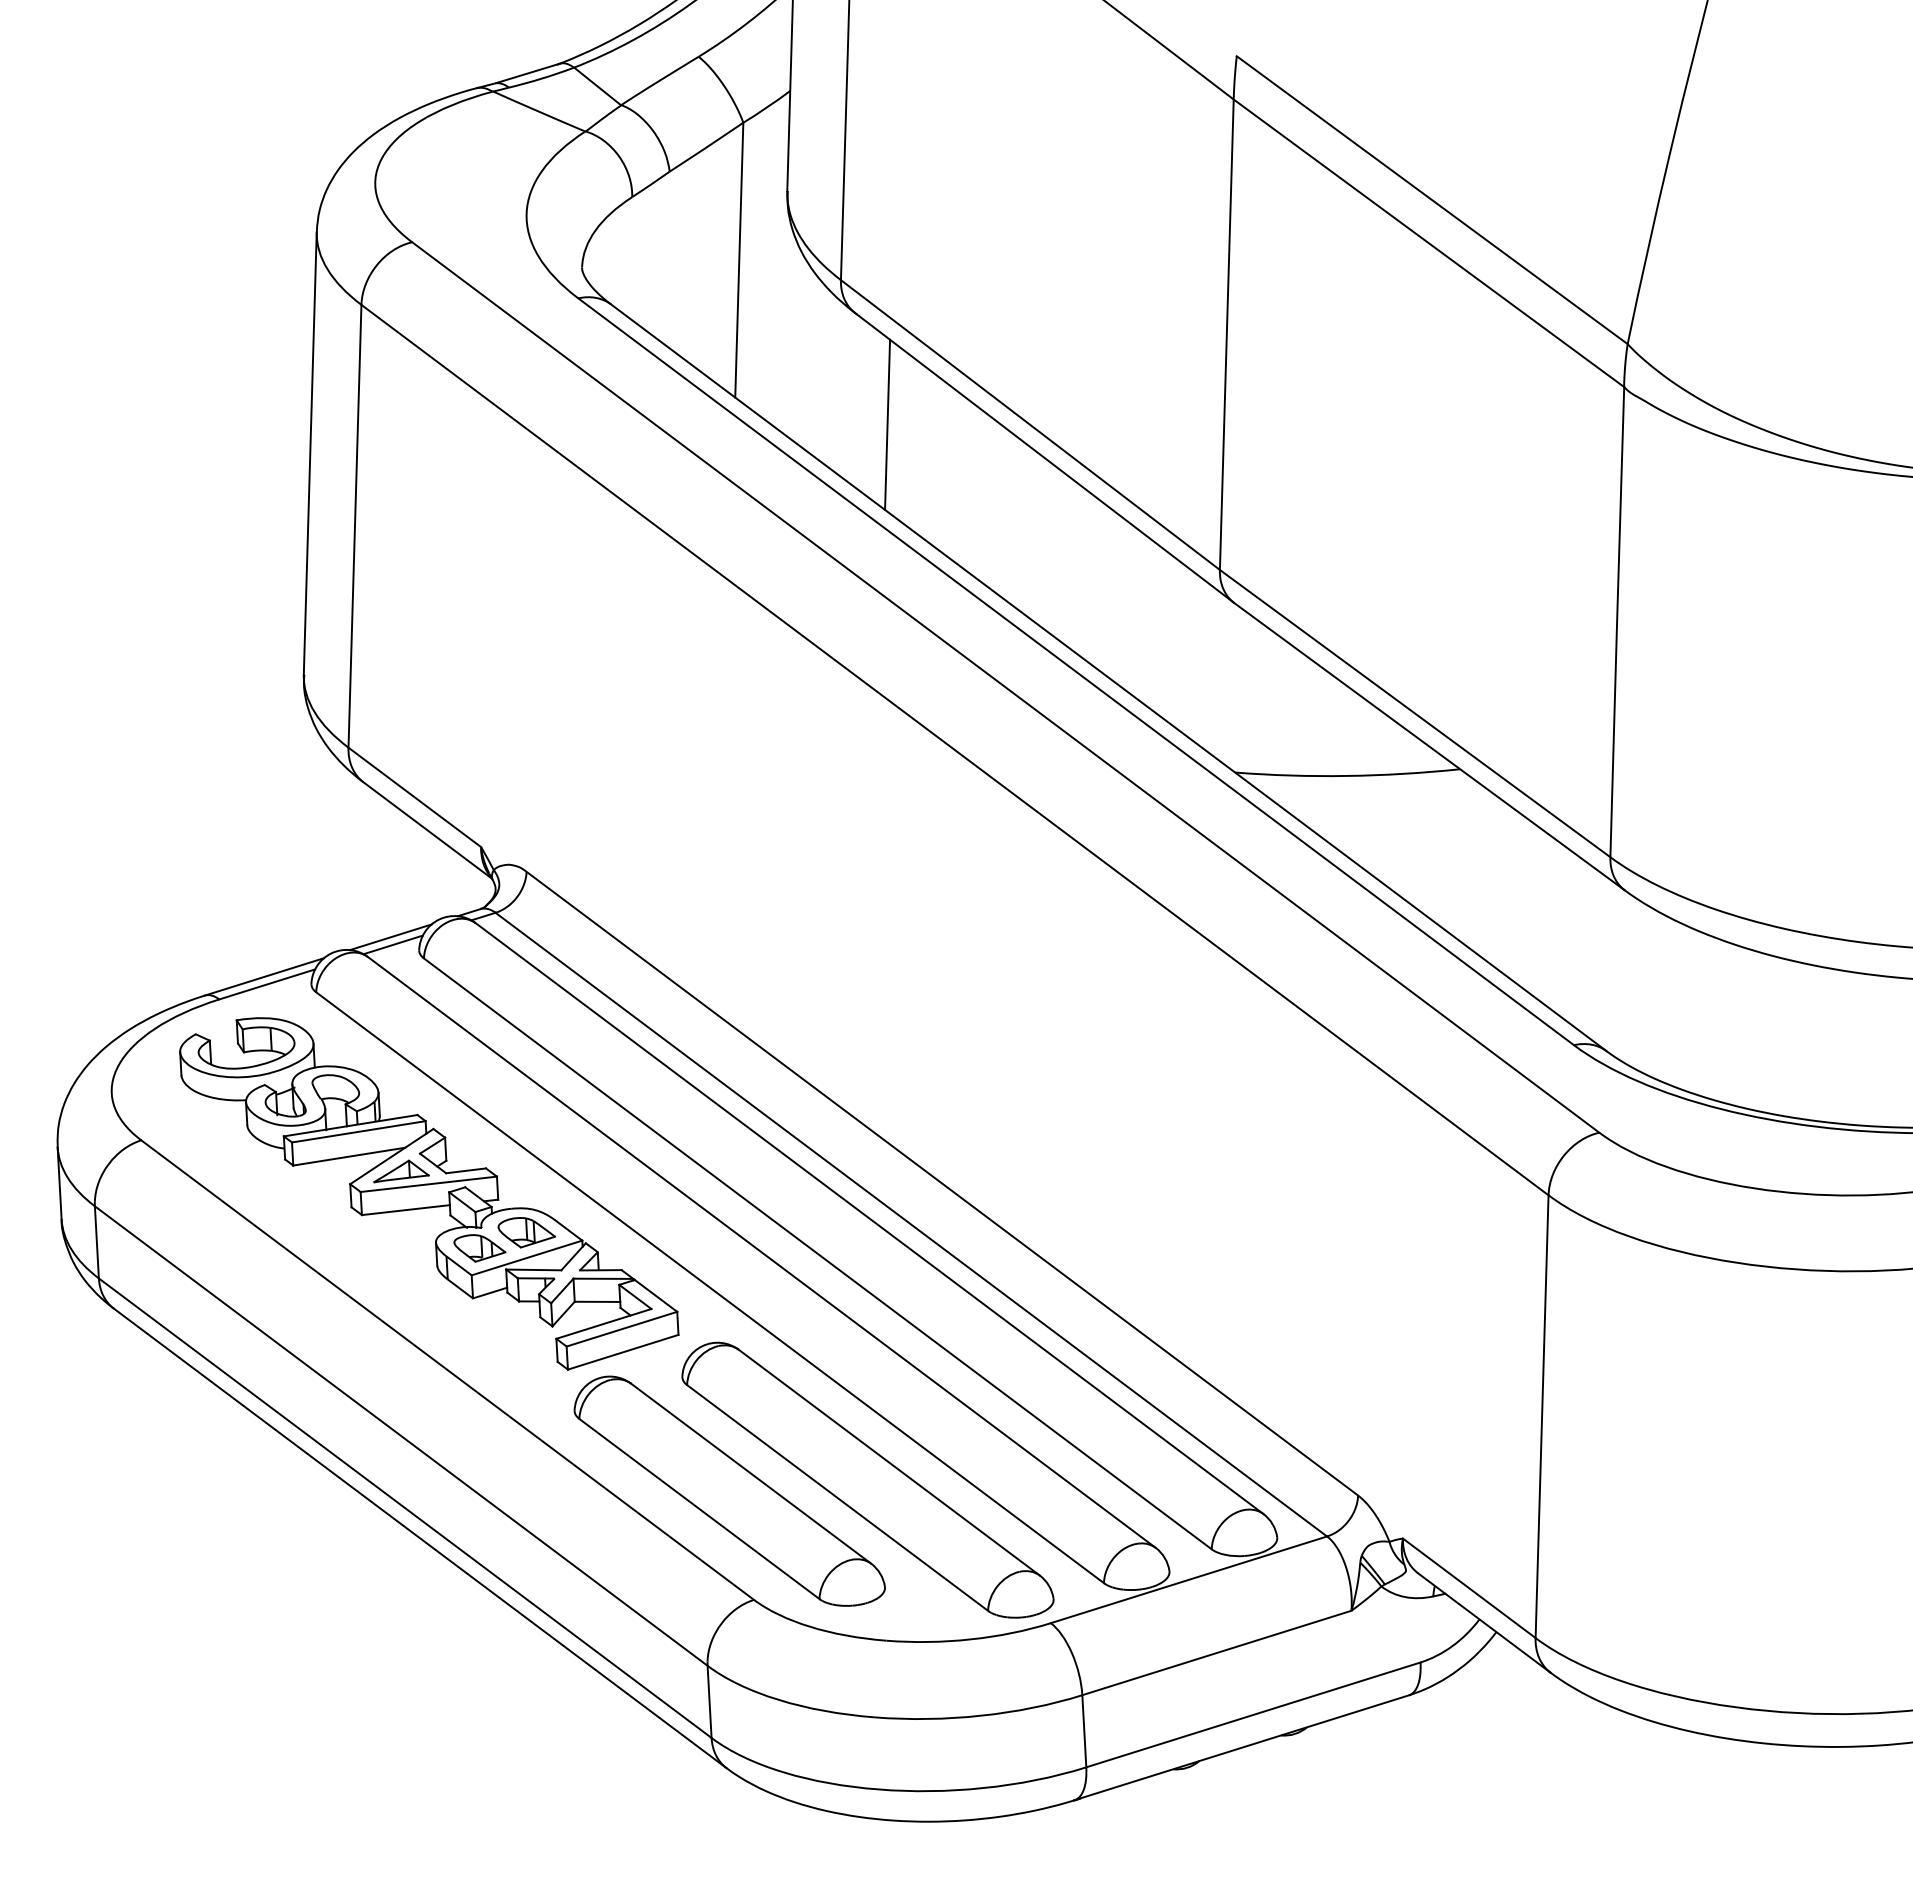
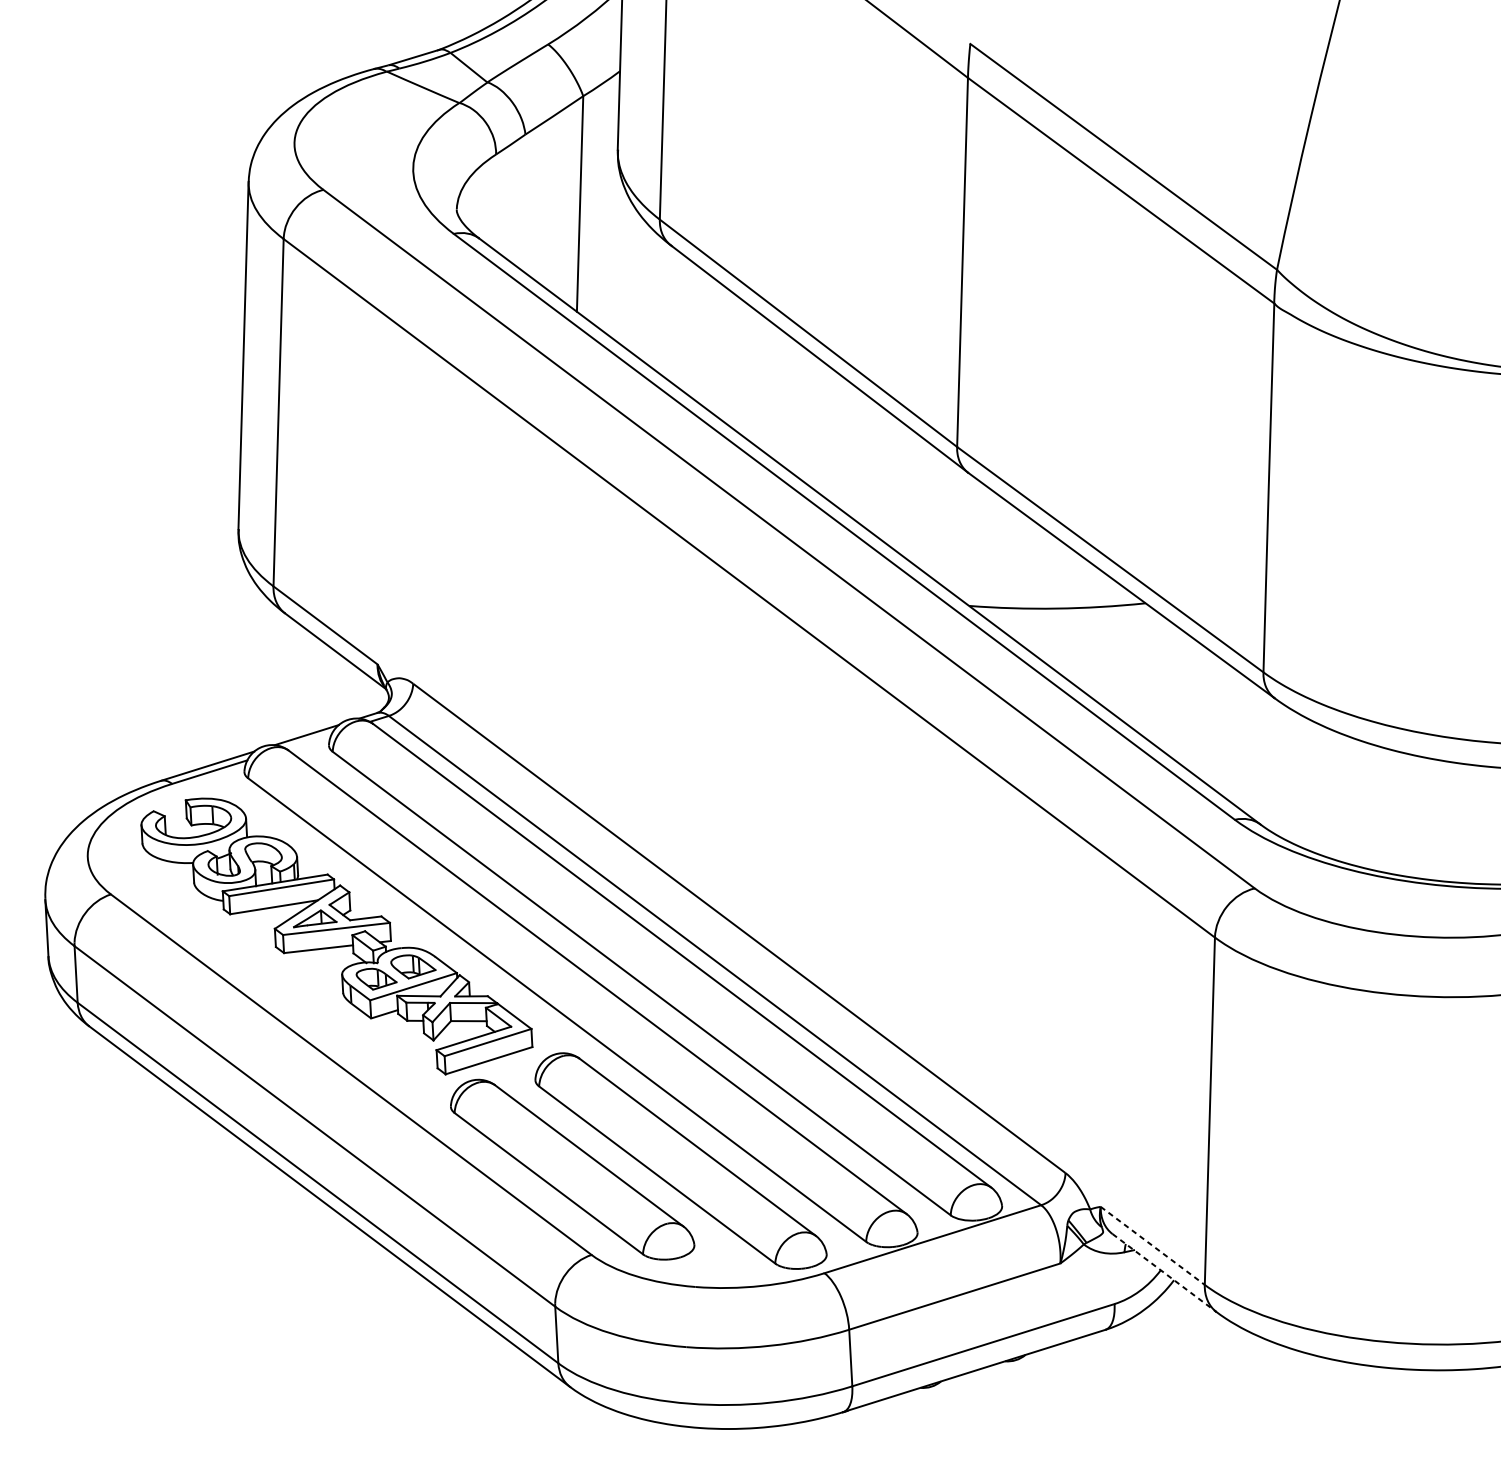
line: (887, 424) -> (696, 332), removed
line: (392, 944) -> (308, 740), removed
line: (1469, 1588) -> (1152, 1246), solid -> dashed
line: (1484, 1622) -> (1164, 1272), solid -> dashed

